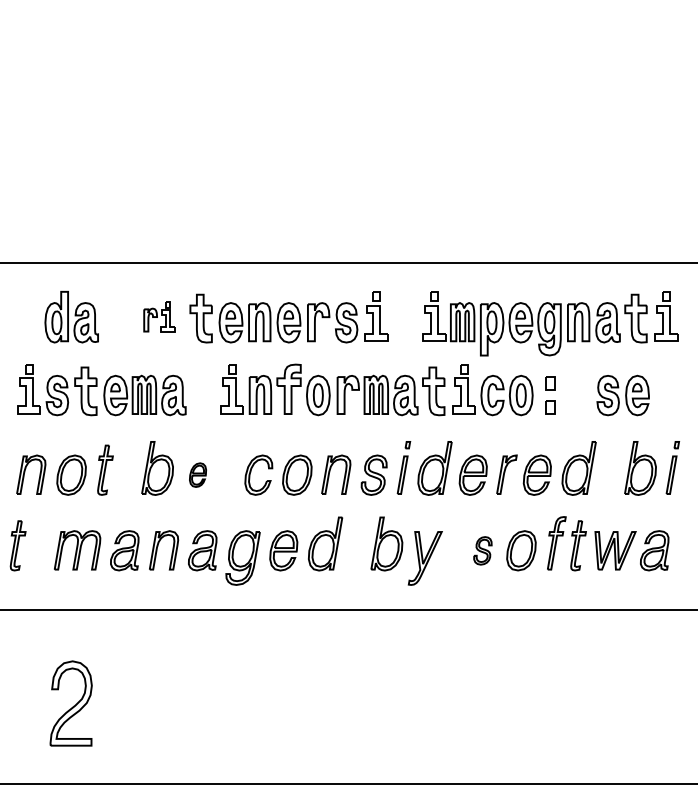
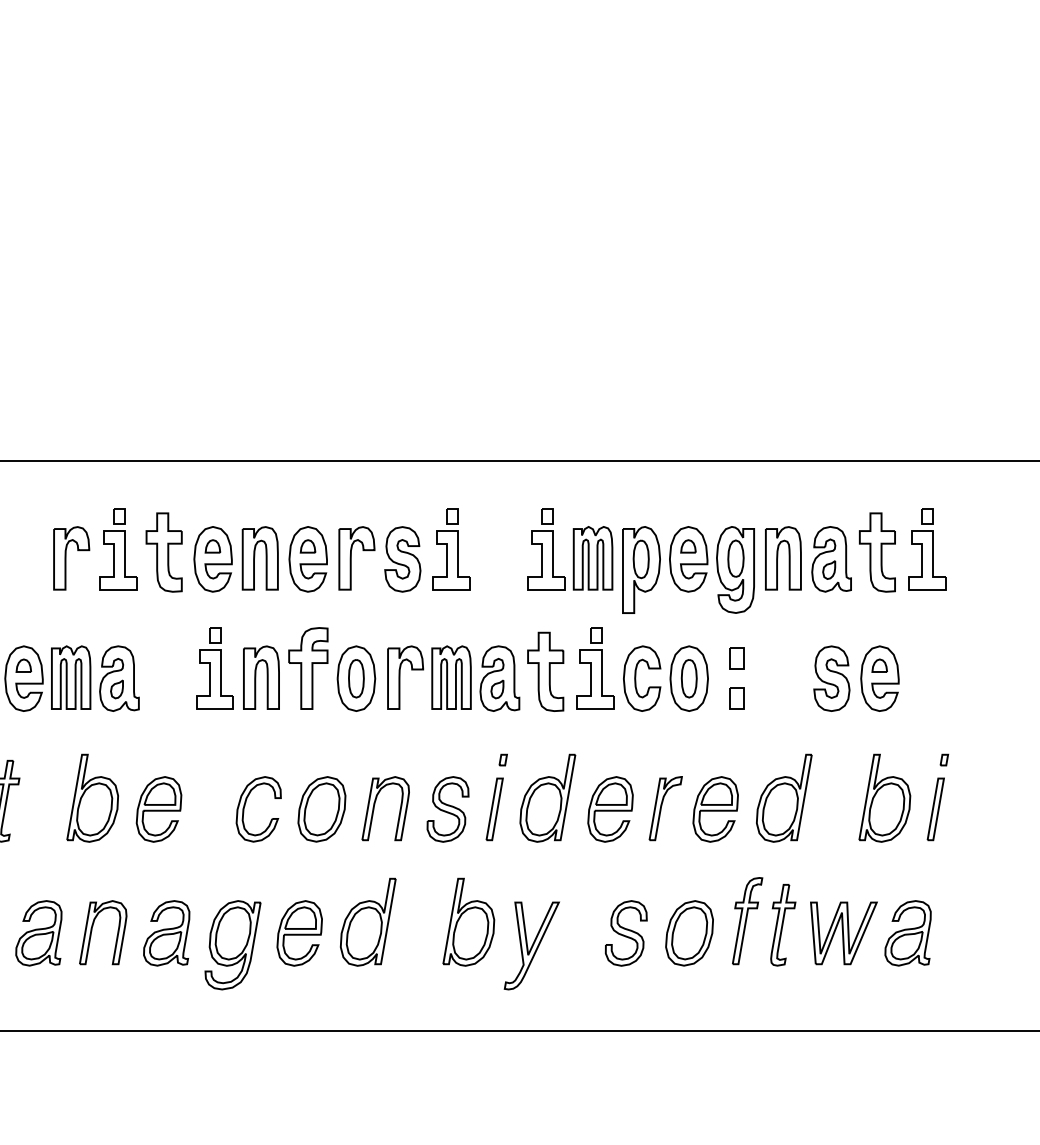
part: (159, 316) -> (95, 549), size x1.67
part: (197, 474) -> (158, 808), size x1.67
part: (482, 550) -> (625, 932), size x1.43

